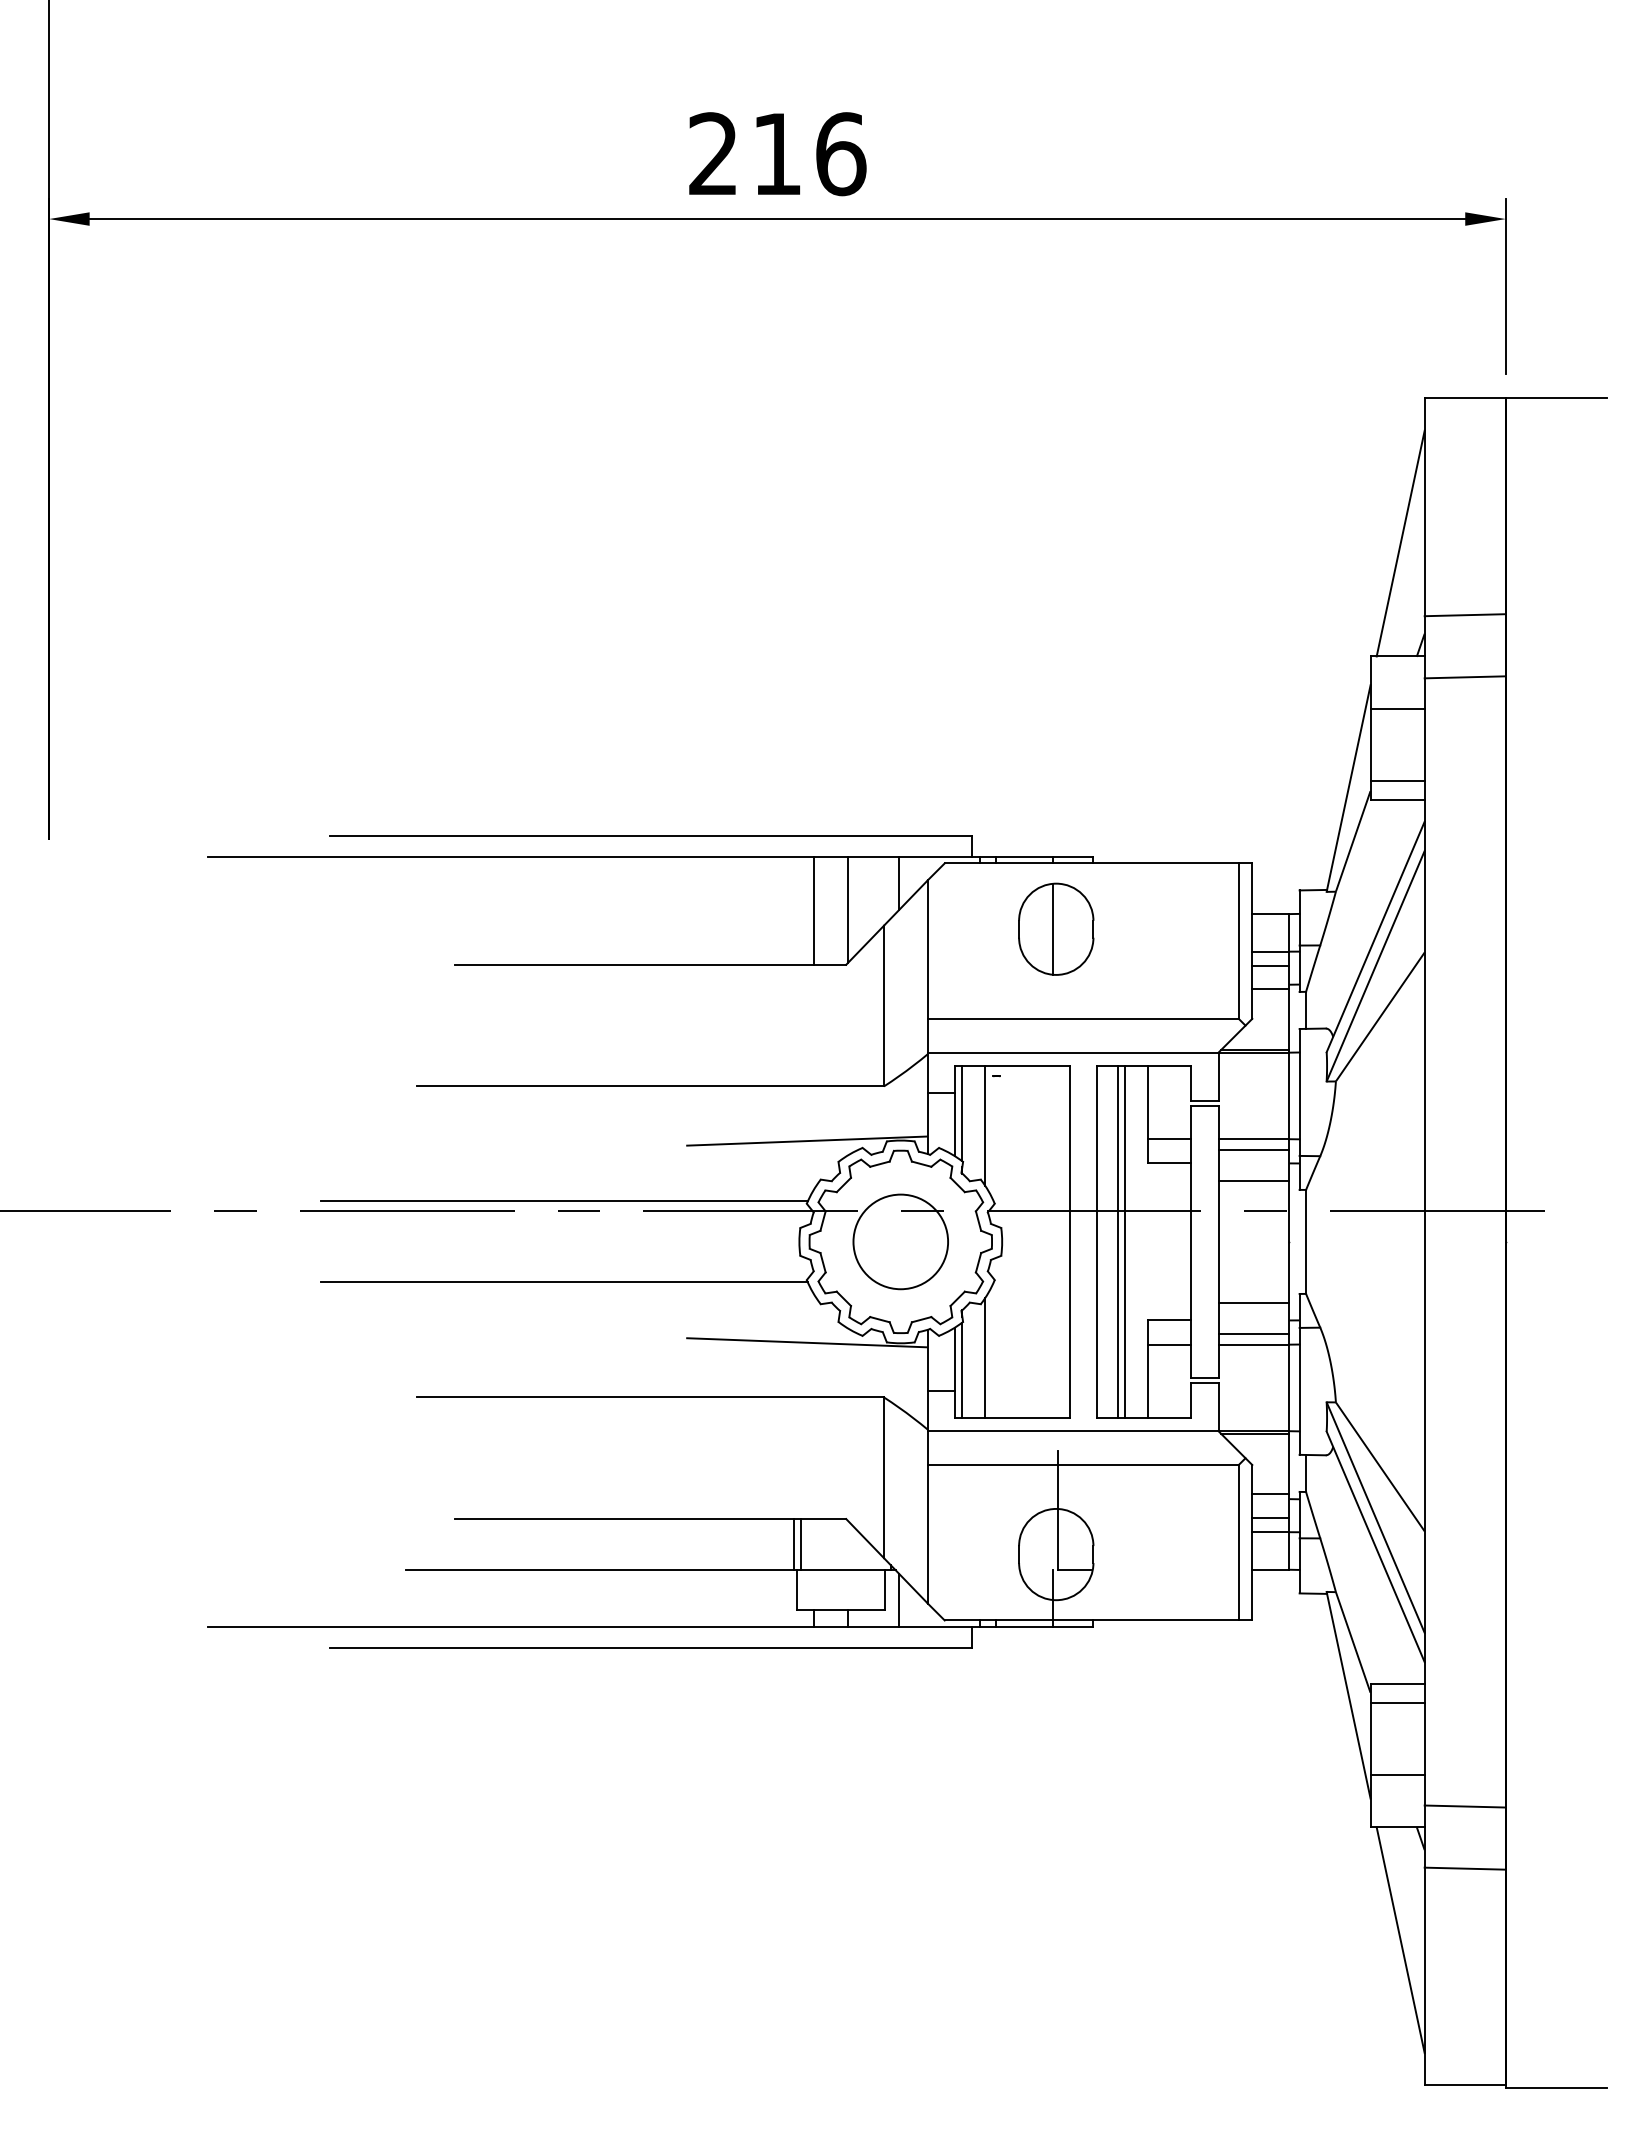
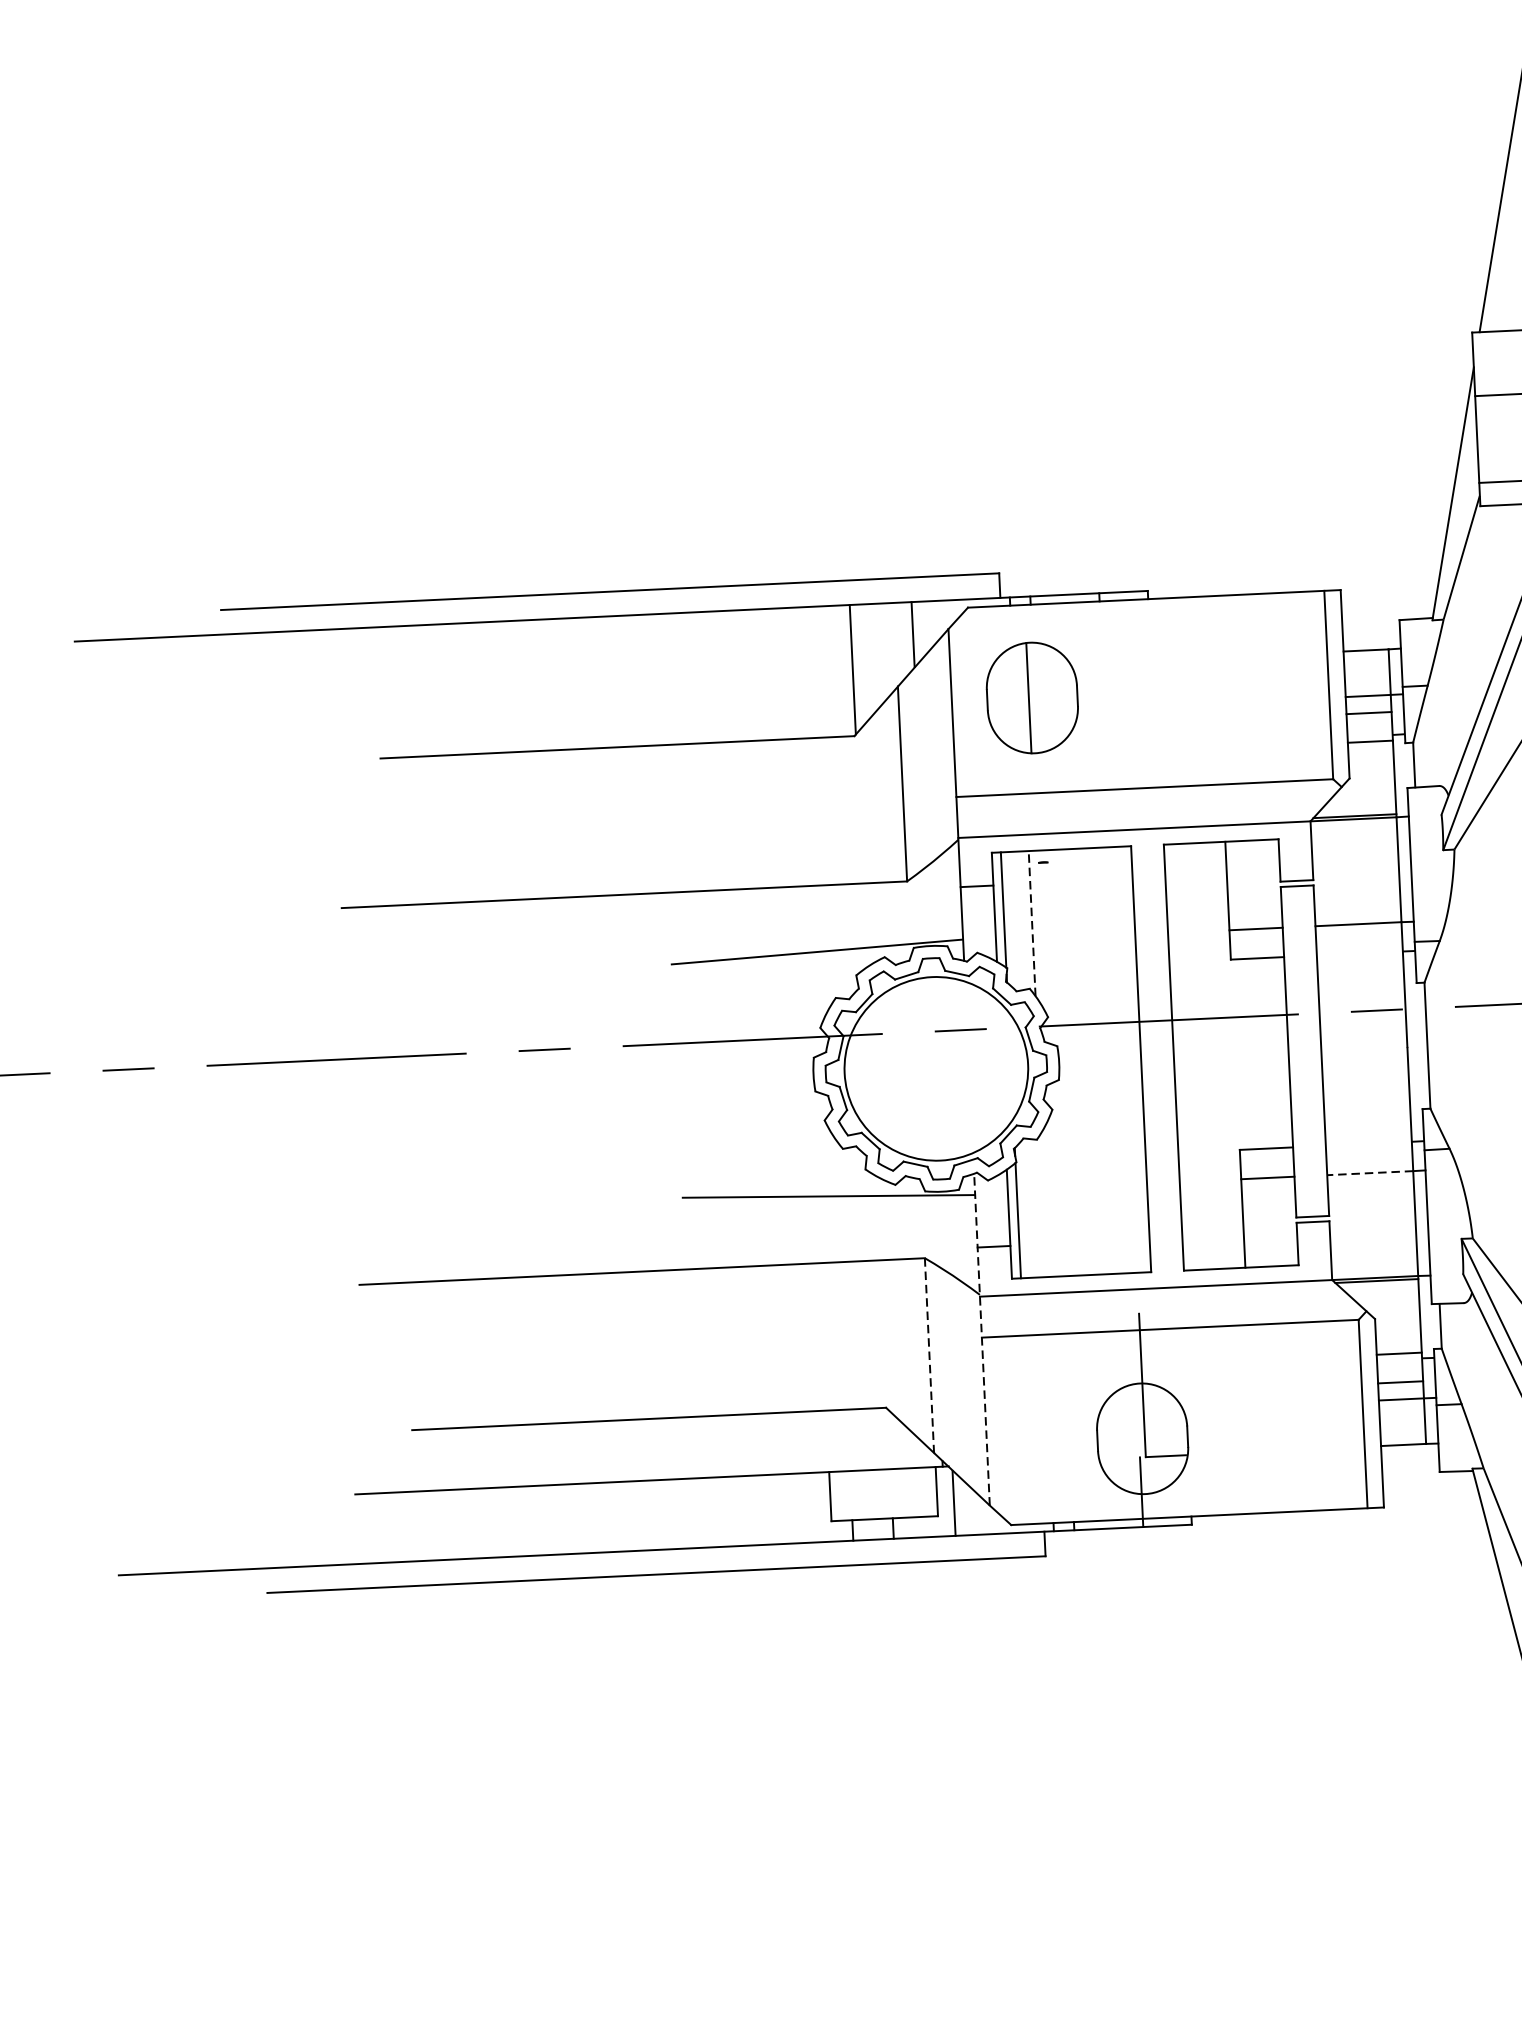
line: (814, 910) -> (812, 672), removed
part: (1056, 928) -> (1032, 697), moved
line: (985, 1126) -> (1032, 924), solid -> dashed
line: (1253, 1149) -> (1358, 936), removed
line: (1253, 1181) -> (1360, 975), removed
line: (563, 1201) -> (525, 1039), removed
circle: (900, 1241) -> (935, 1068), size x1.6
line: (1118, 1241) -> (1200, 1055), removed
line: (1125, 1241) -> (1208, 1055), removed
line: (563, 1282) -> (529, 1137), removed
line: (1253, 1302) -> (1367, 1122), removed
line: (1253, 1334) -> (1369, 1160), removed
line: (1253, 1344) -> (1369, 1172), solid -> dashed
line: (985, 1357) -> (1045, 1204), removed
line: (927, 1466) -> (981, 1339), solid -> dashed
line: (883, 1478) -> (928, 1356), solid -> dashed
line: (794, 1544) -> (824, 1441), removed
line: (801, 1544) -> (833, 1441), removed

